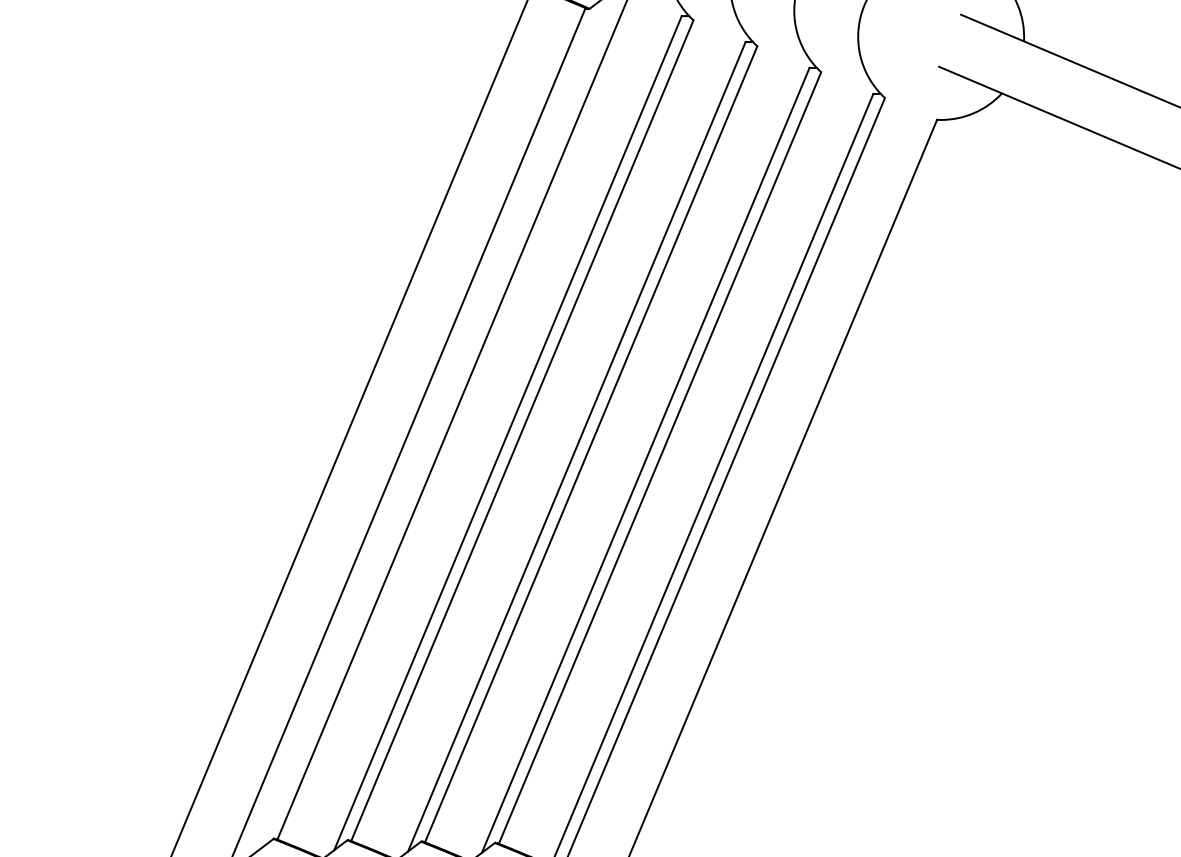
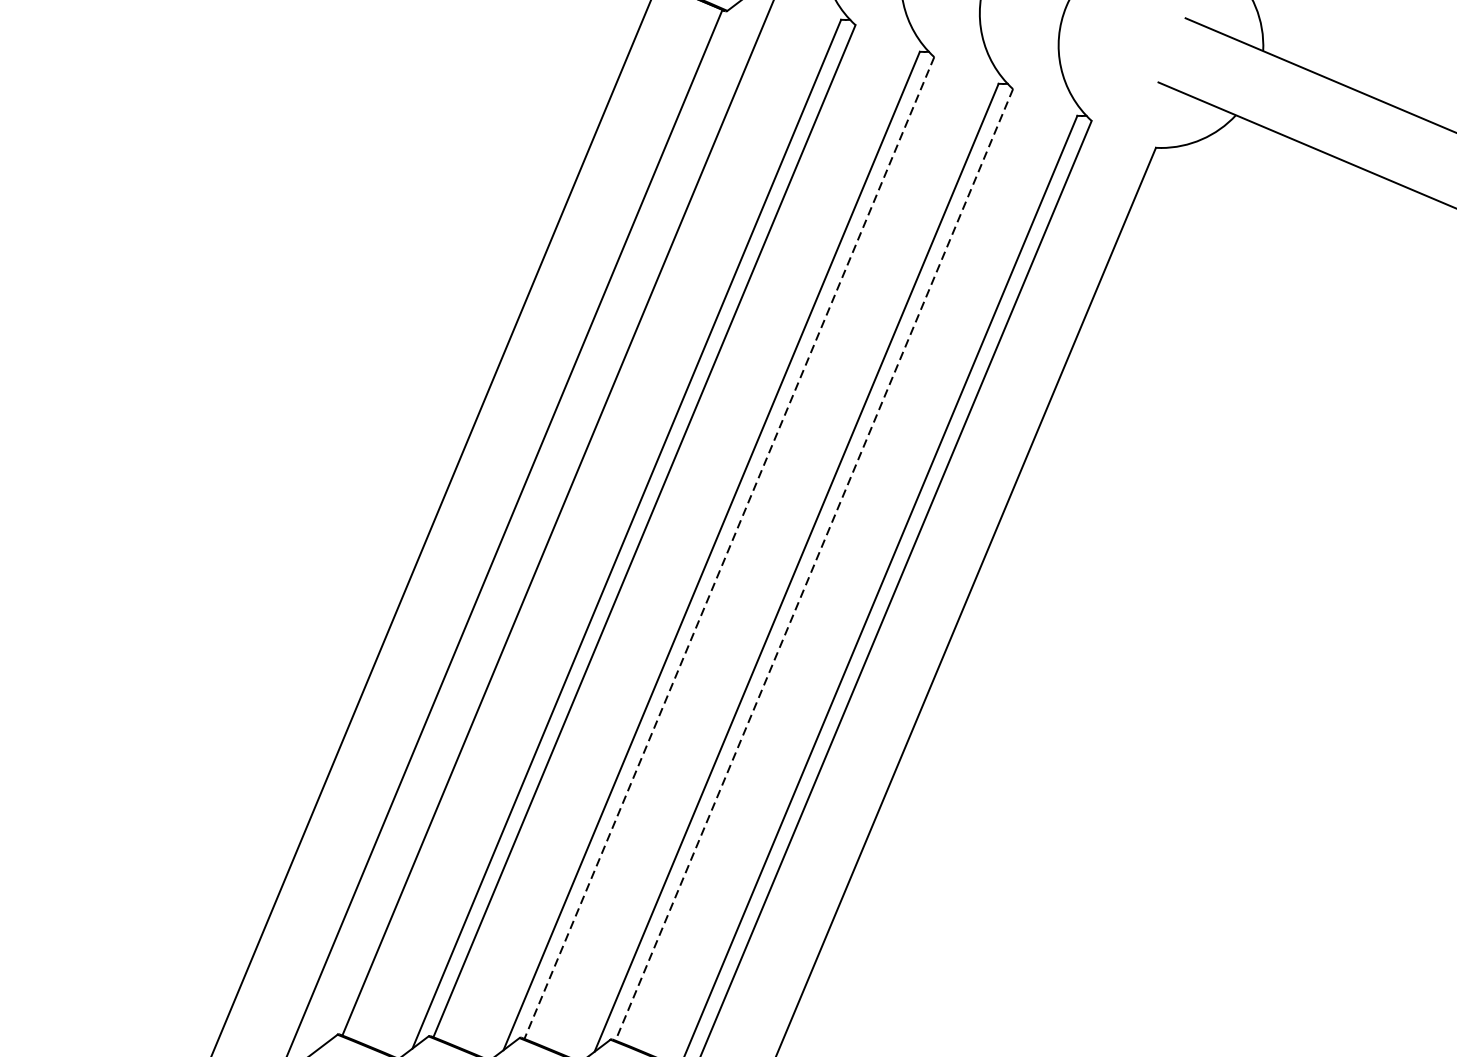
line: (591, 444) -> (729, 548), solid -> dashed
line: (659, 458) -> (813, 565), solid -> dashed

